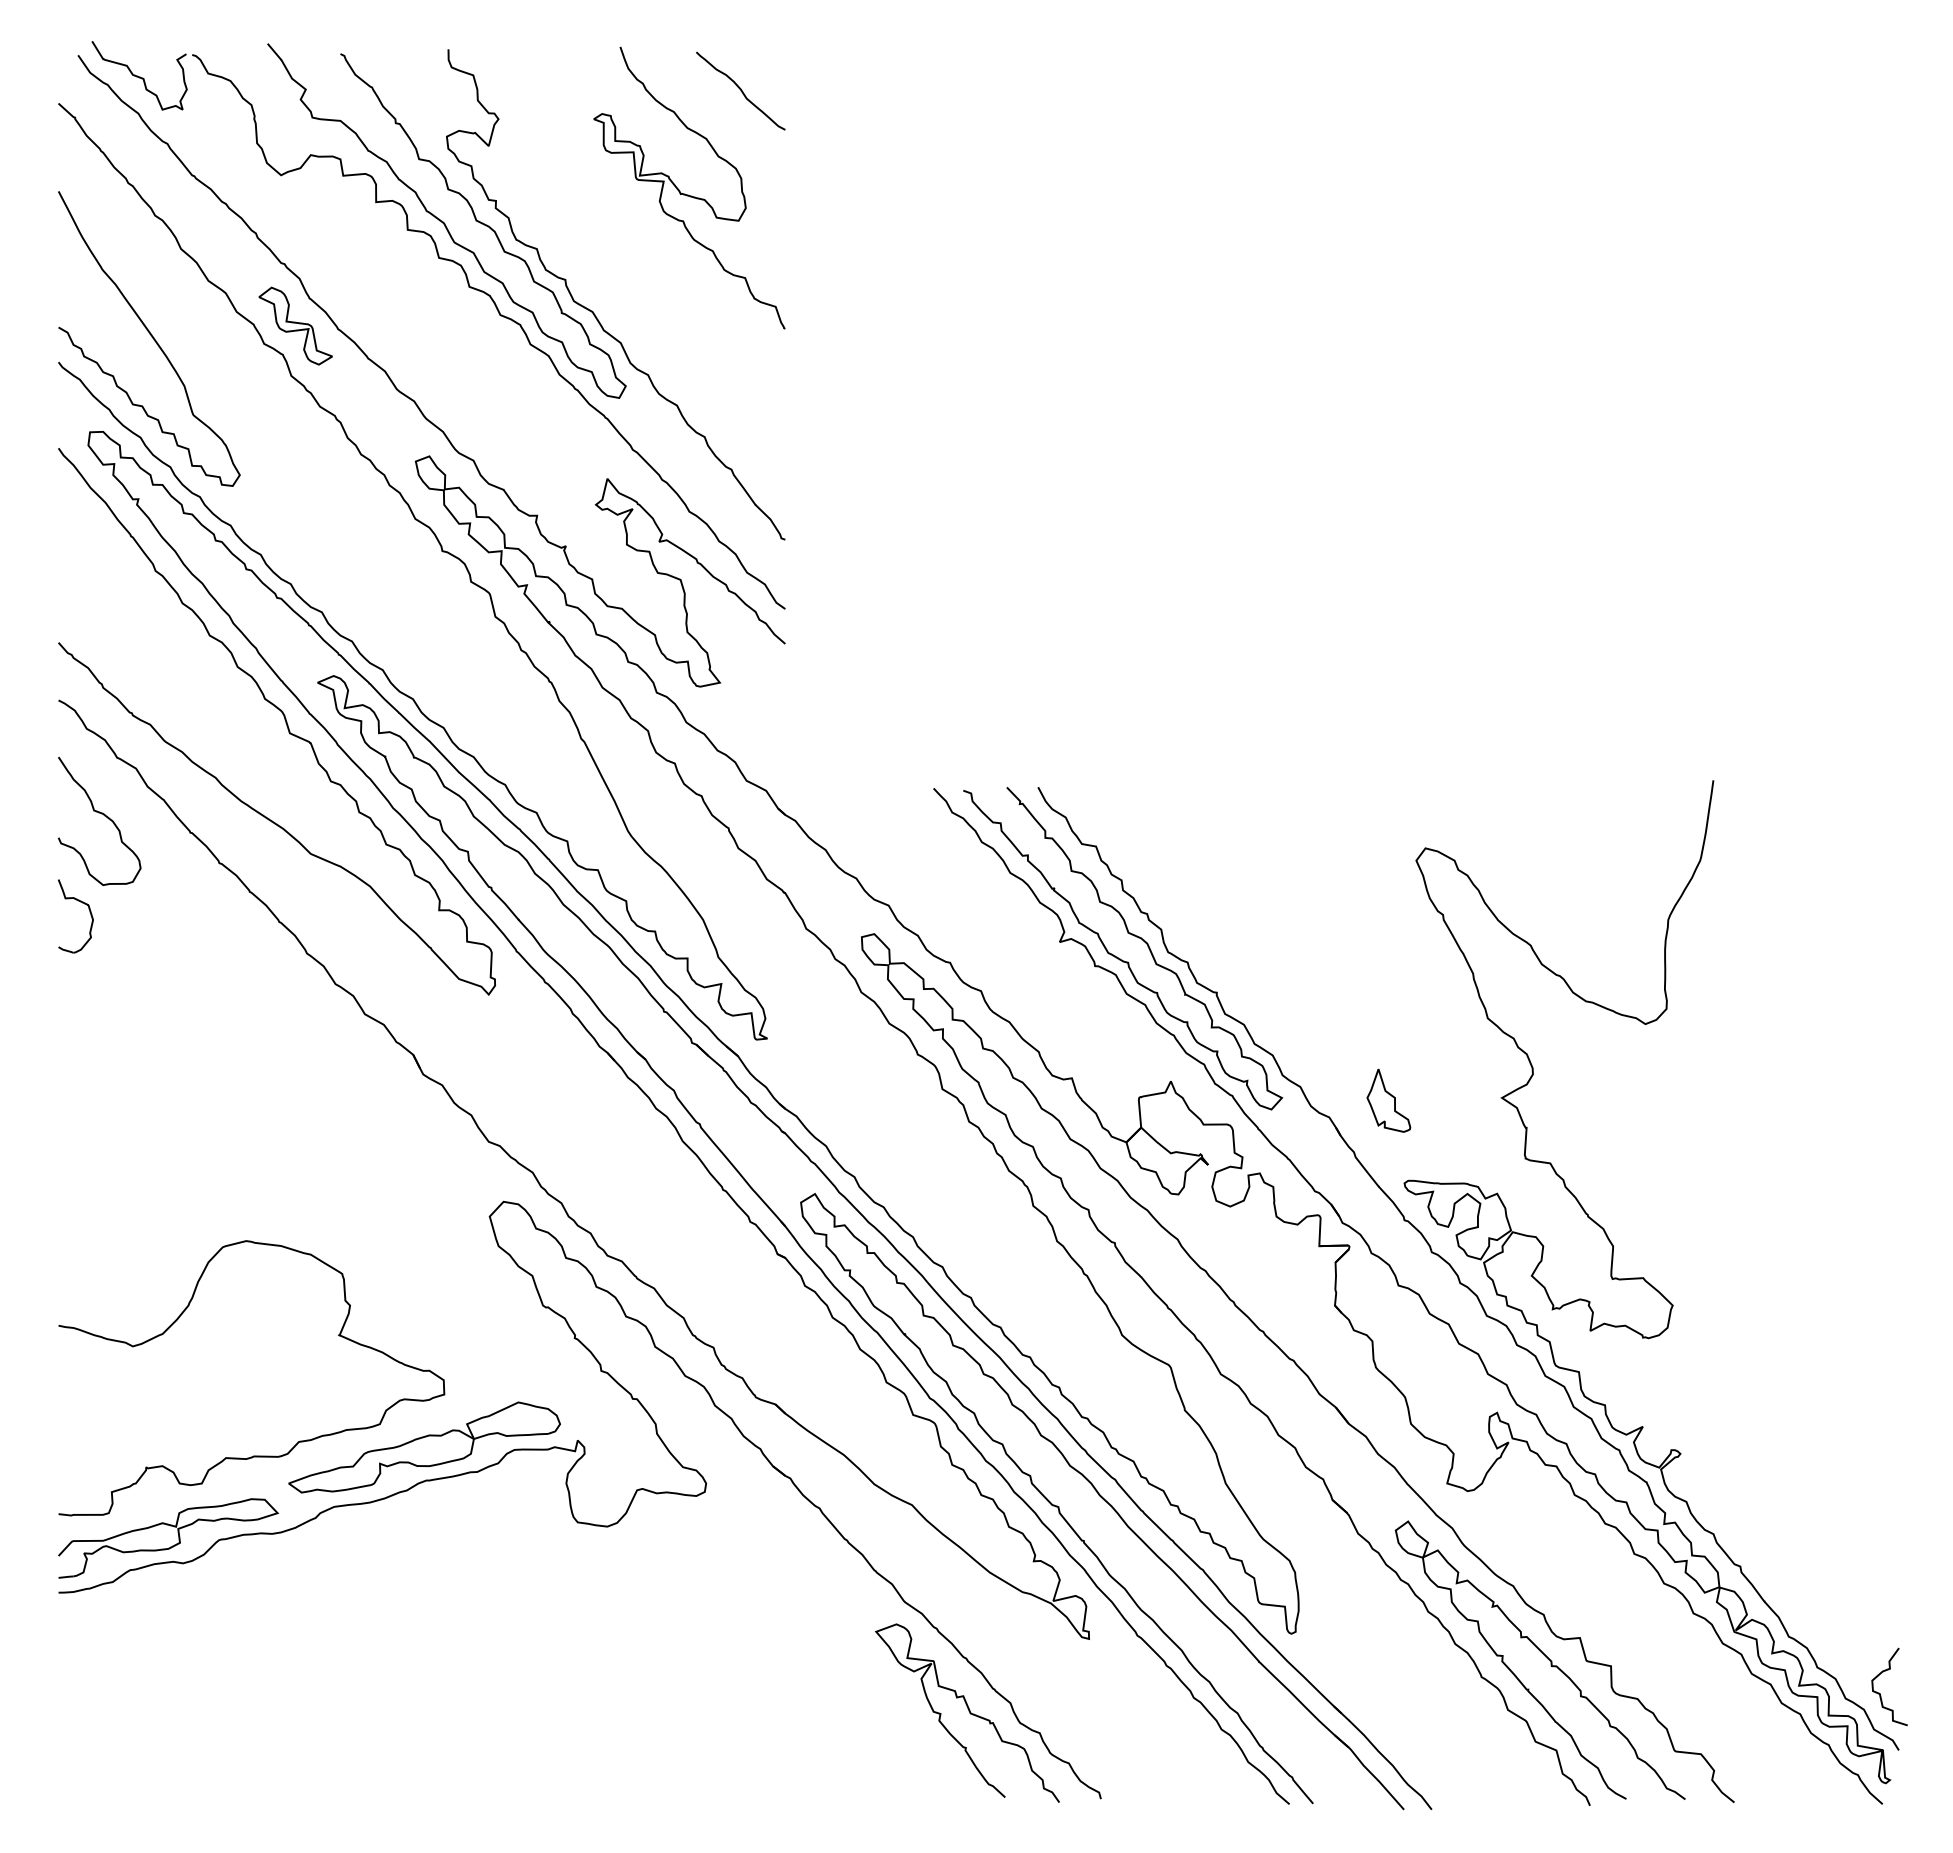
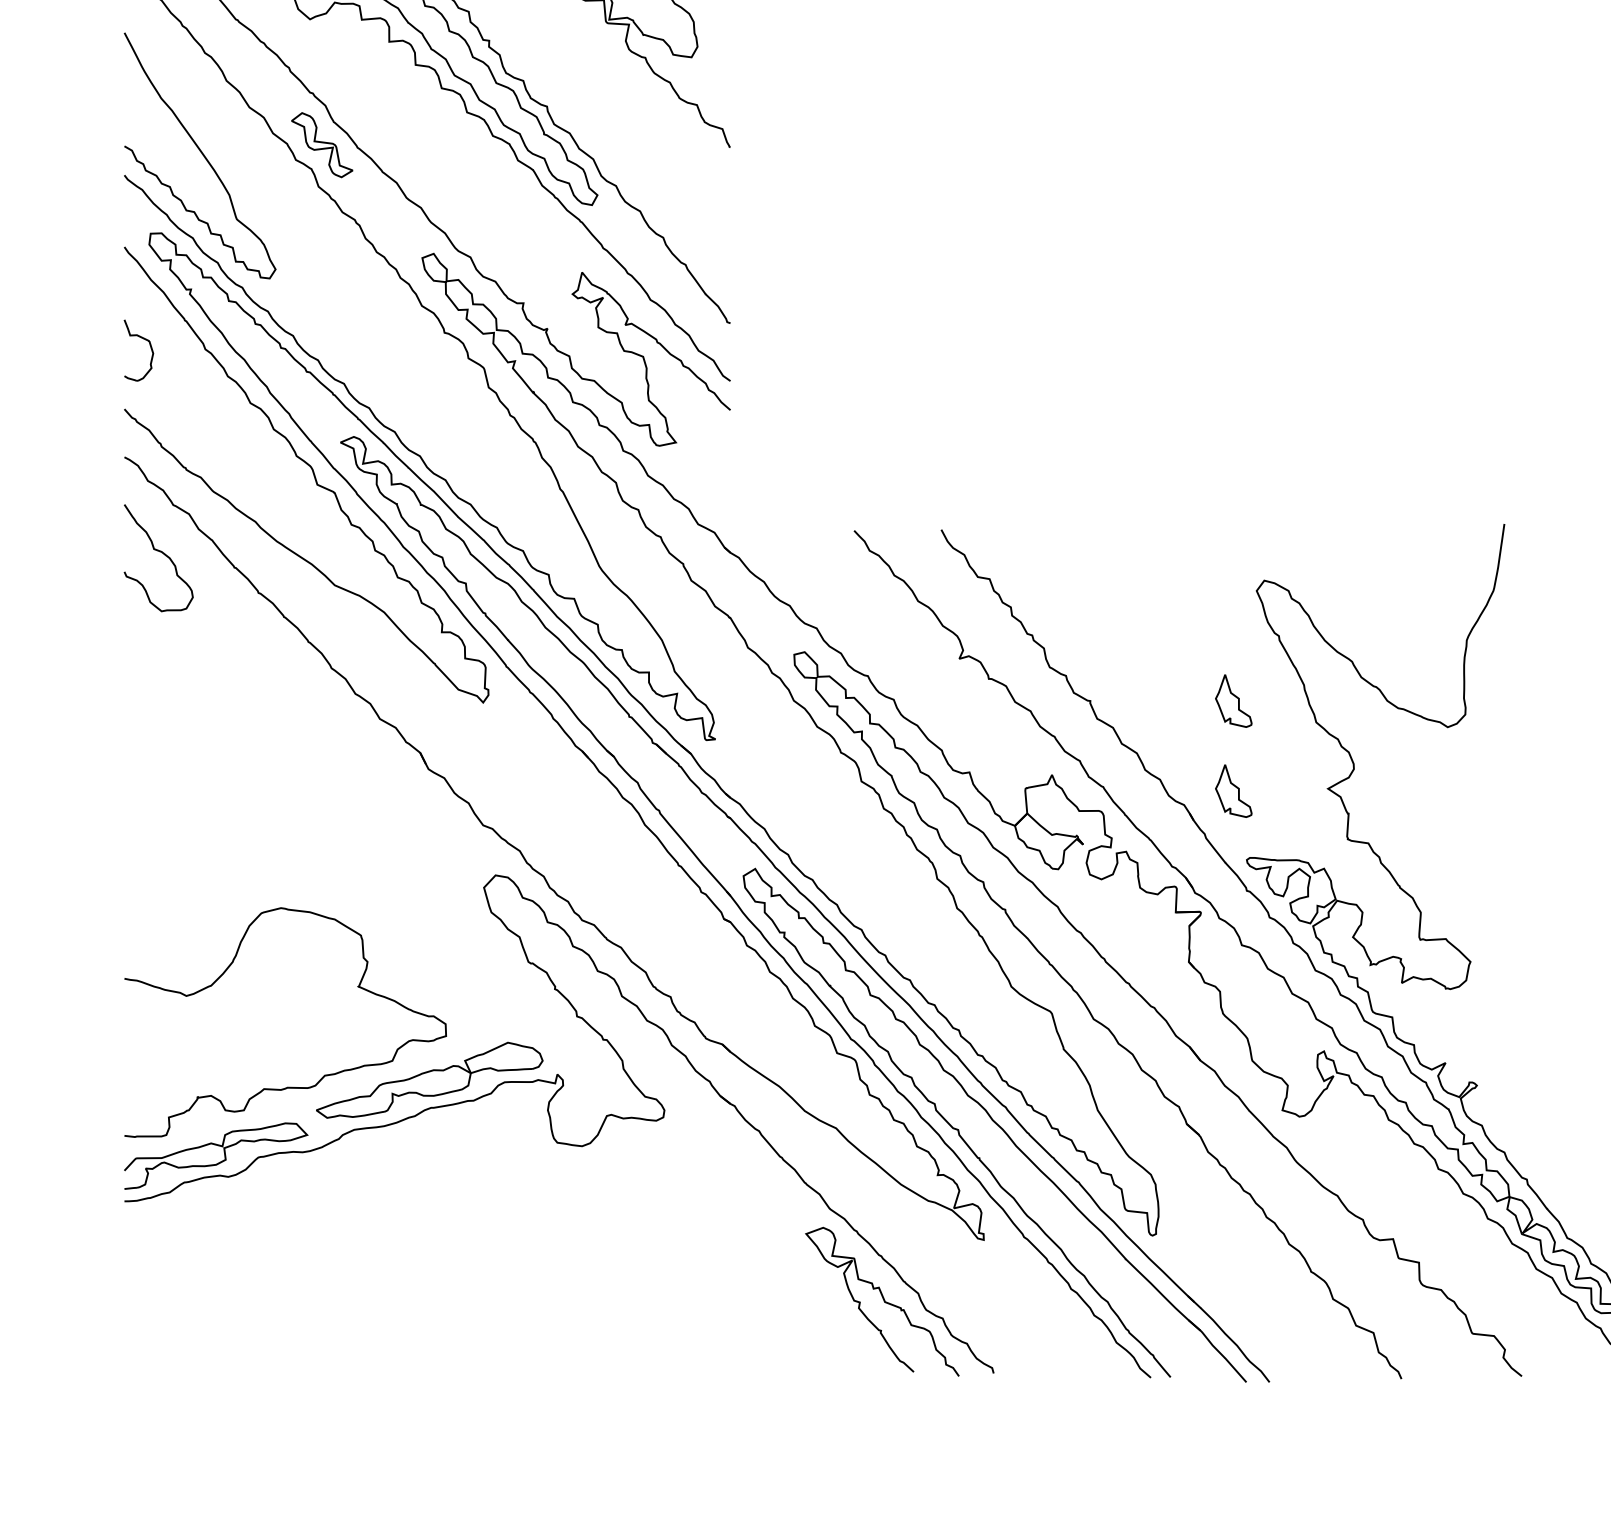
part: (89, 912) -> (150, 347), moved
curve: (1117, 956) -> (1007, 670), removed
part: (1388, 992) -> (1233, 700), added
curve: (1542, 1654) -> (1361, 1252), removed

